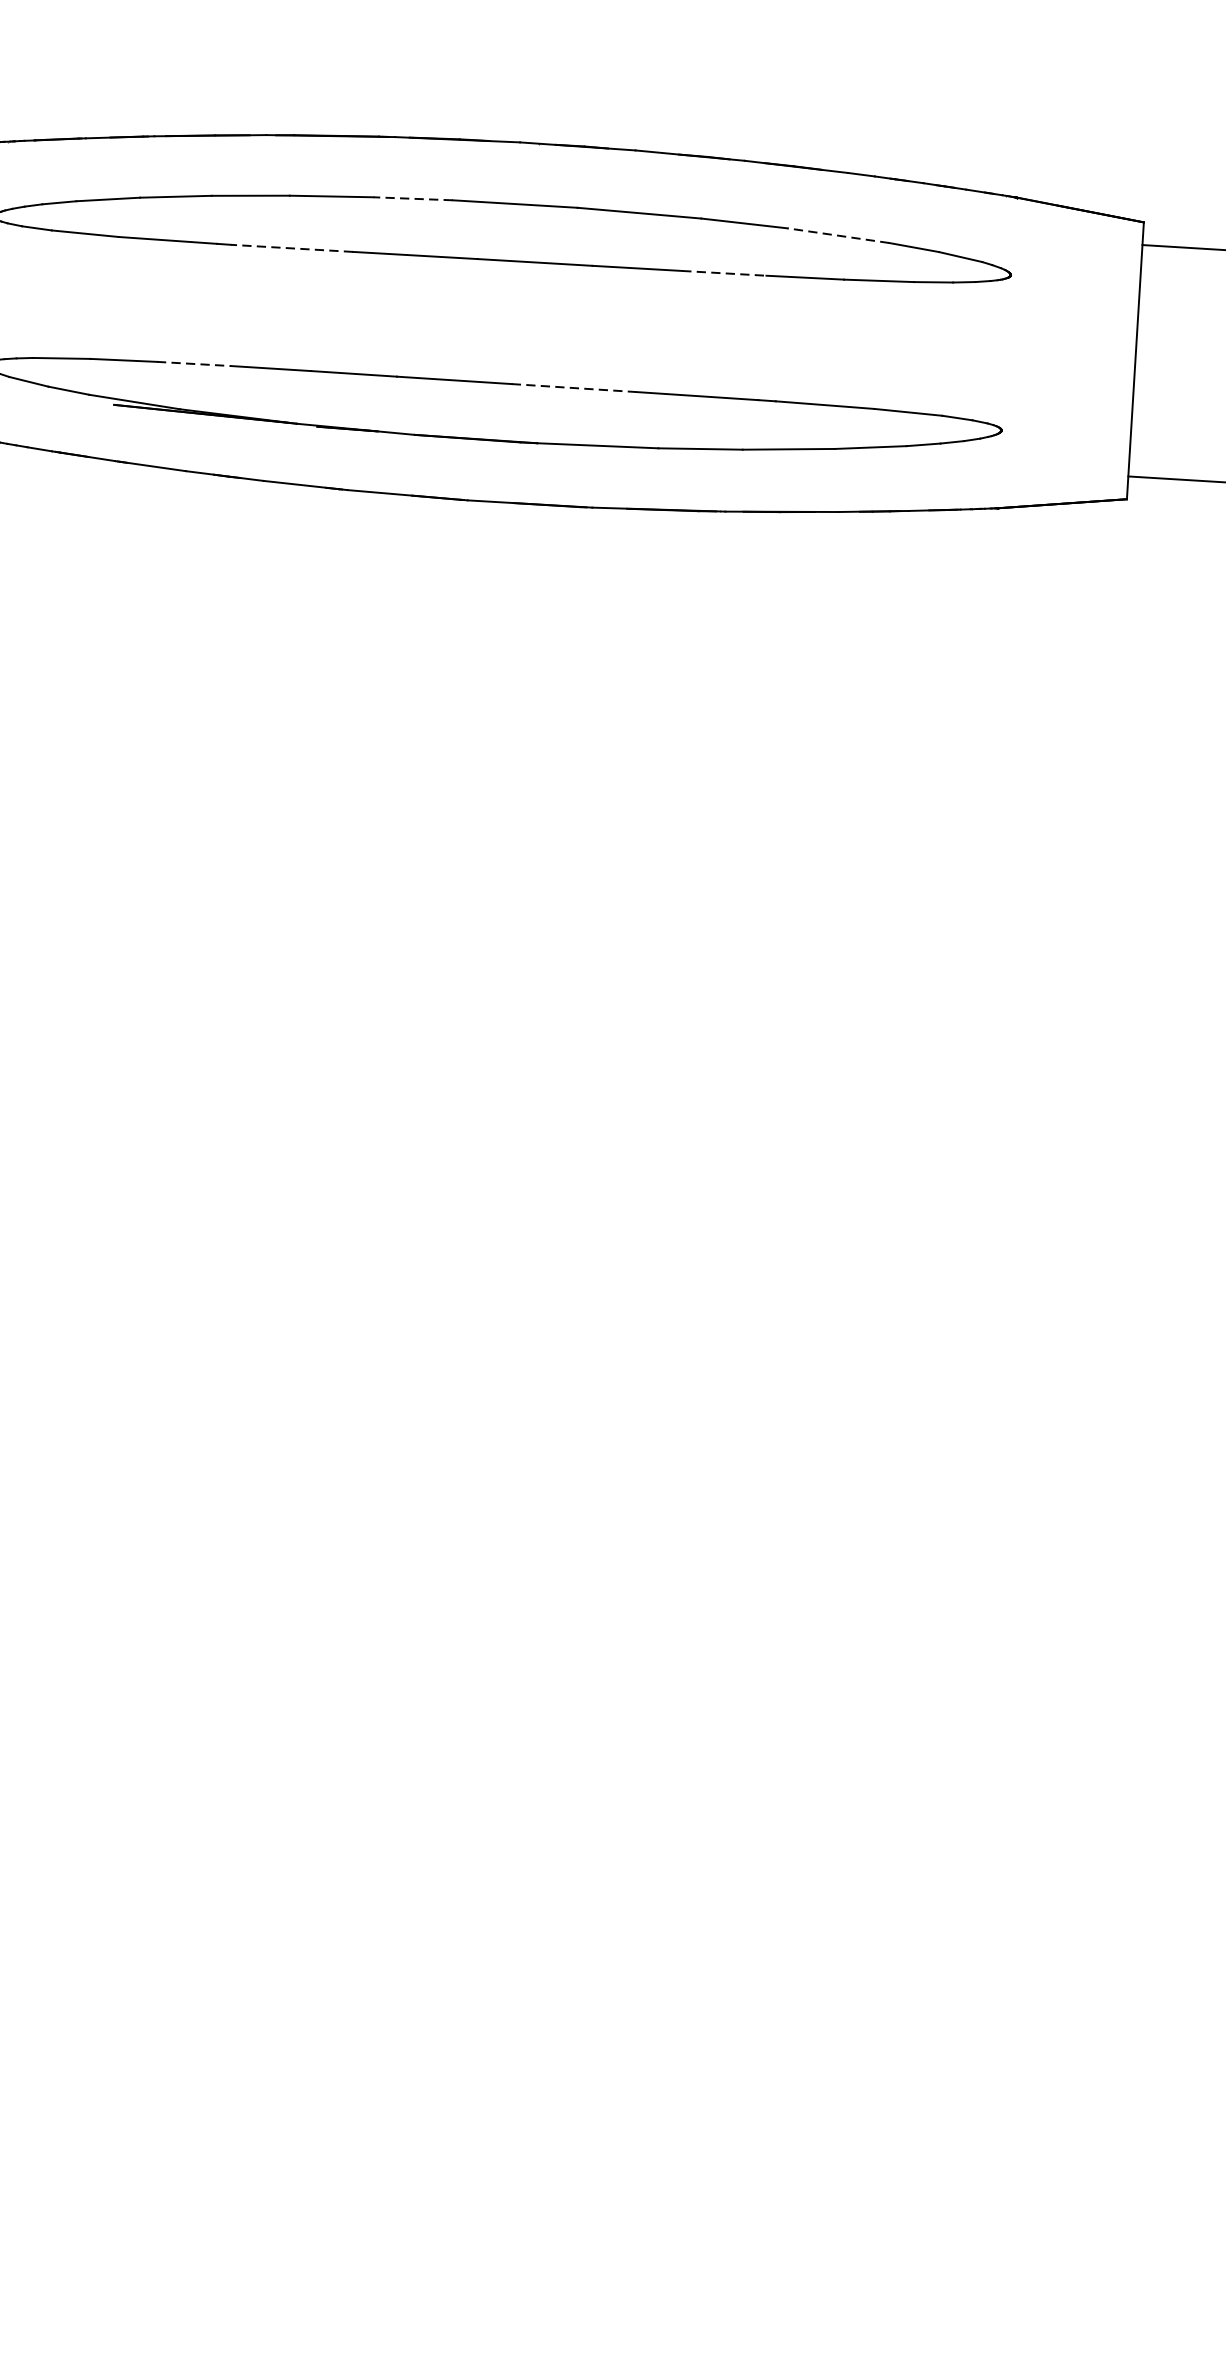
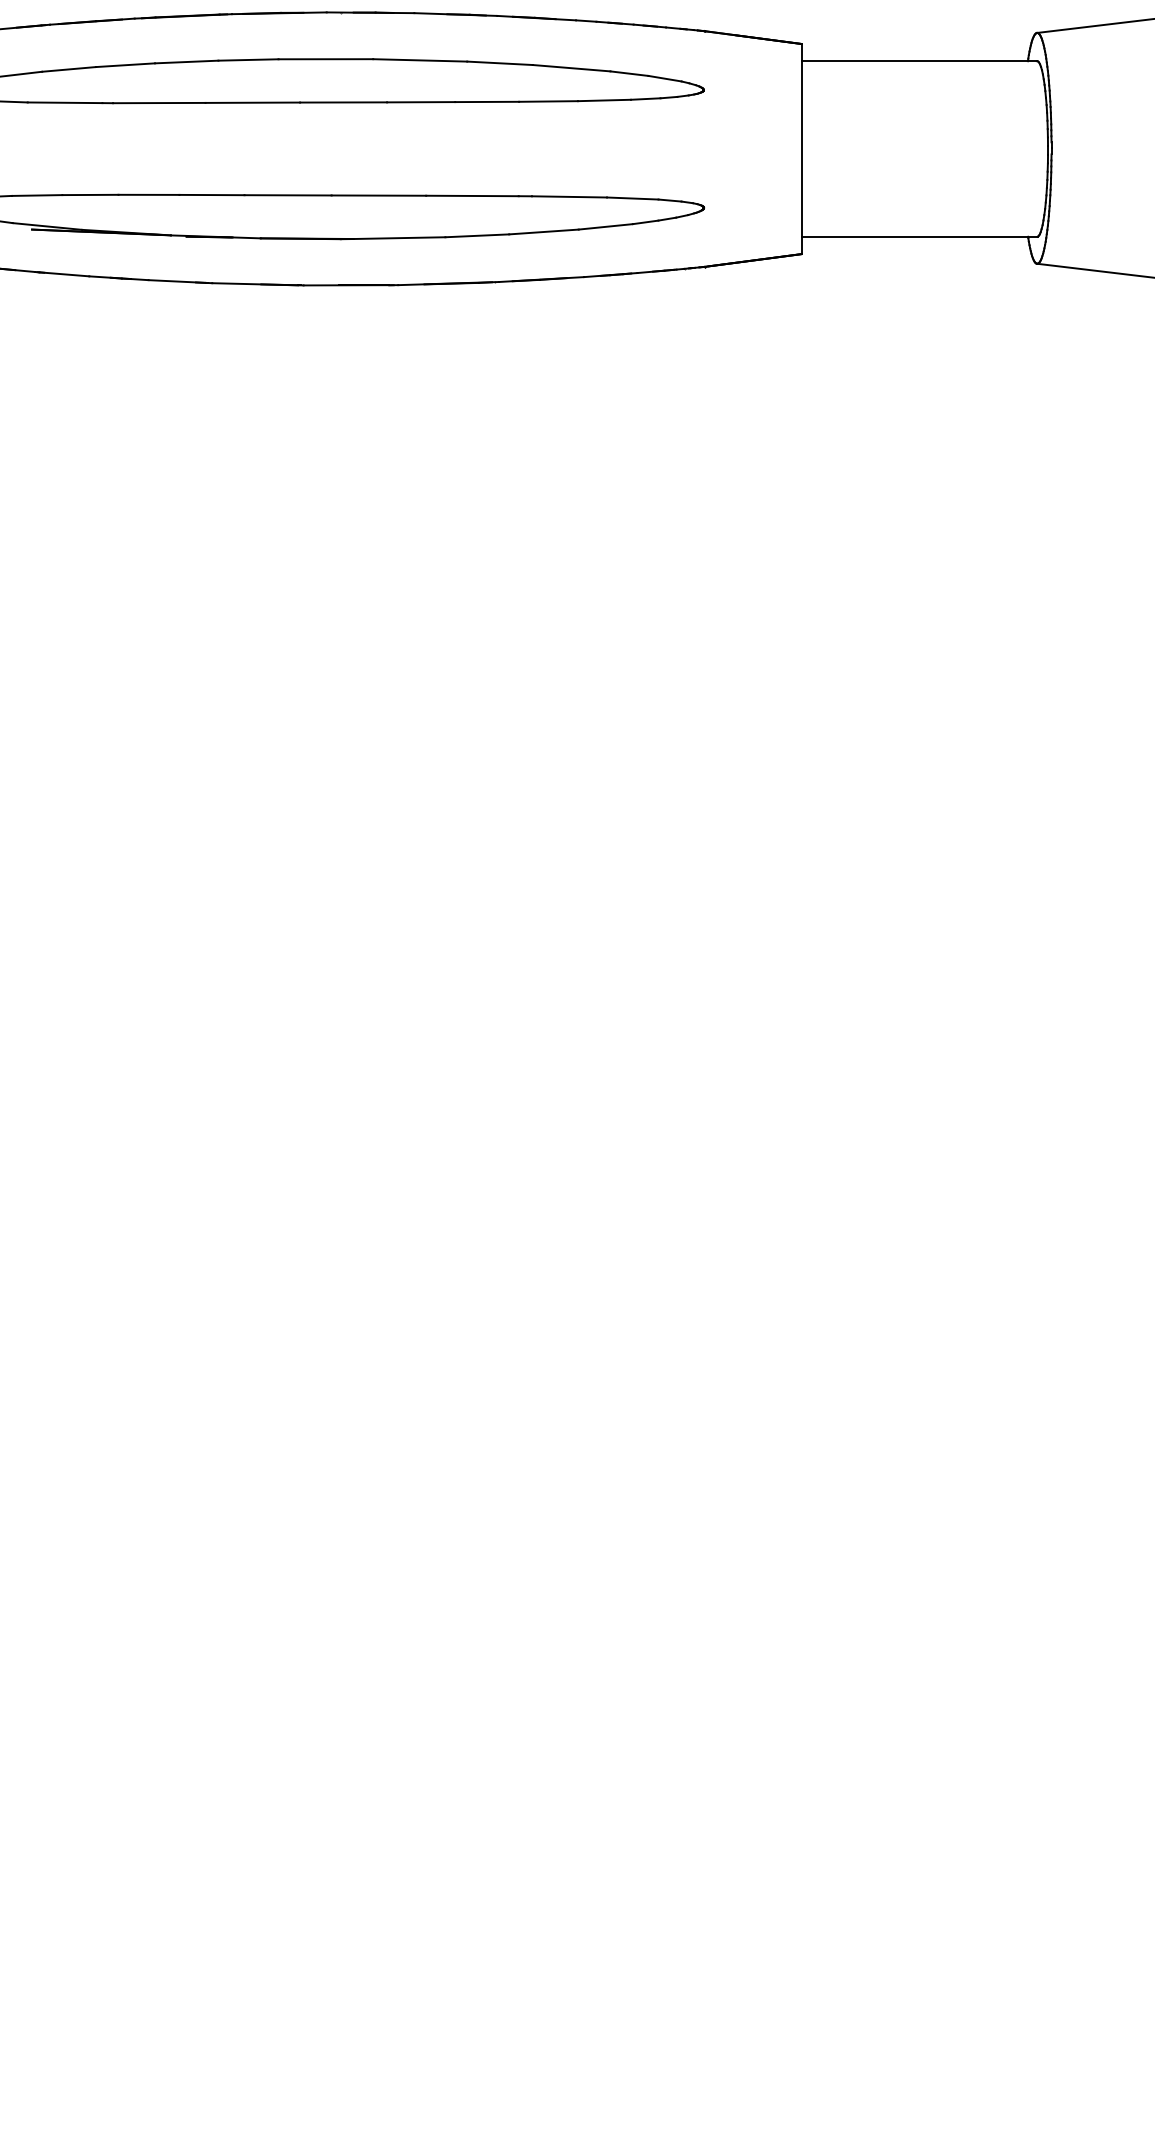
line: (413, 199) -> (248, 60), dashed -> solid
line: (838, 236) -> (571, 68), dashed -> solid
line: (291, 248) -> (158, 103), dashed -> solid
line: (724, 272) -> (487, 101), dashed -> solid
line: (194, 363) -> (90, 194), dashed -> solid
line: (574, 387) -> (379, 195), dashed -> solid

